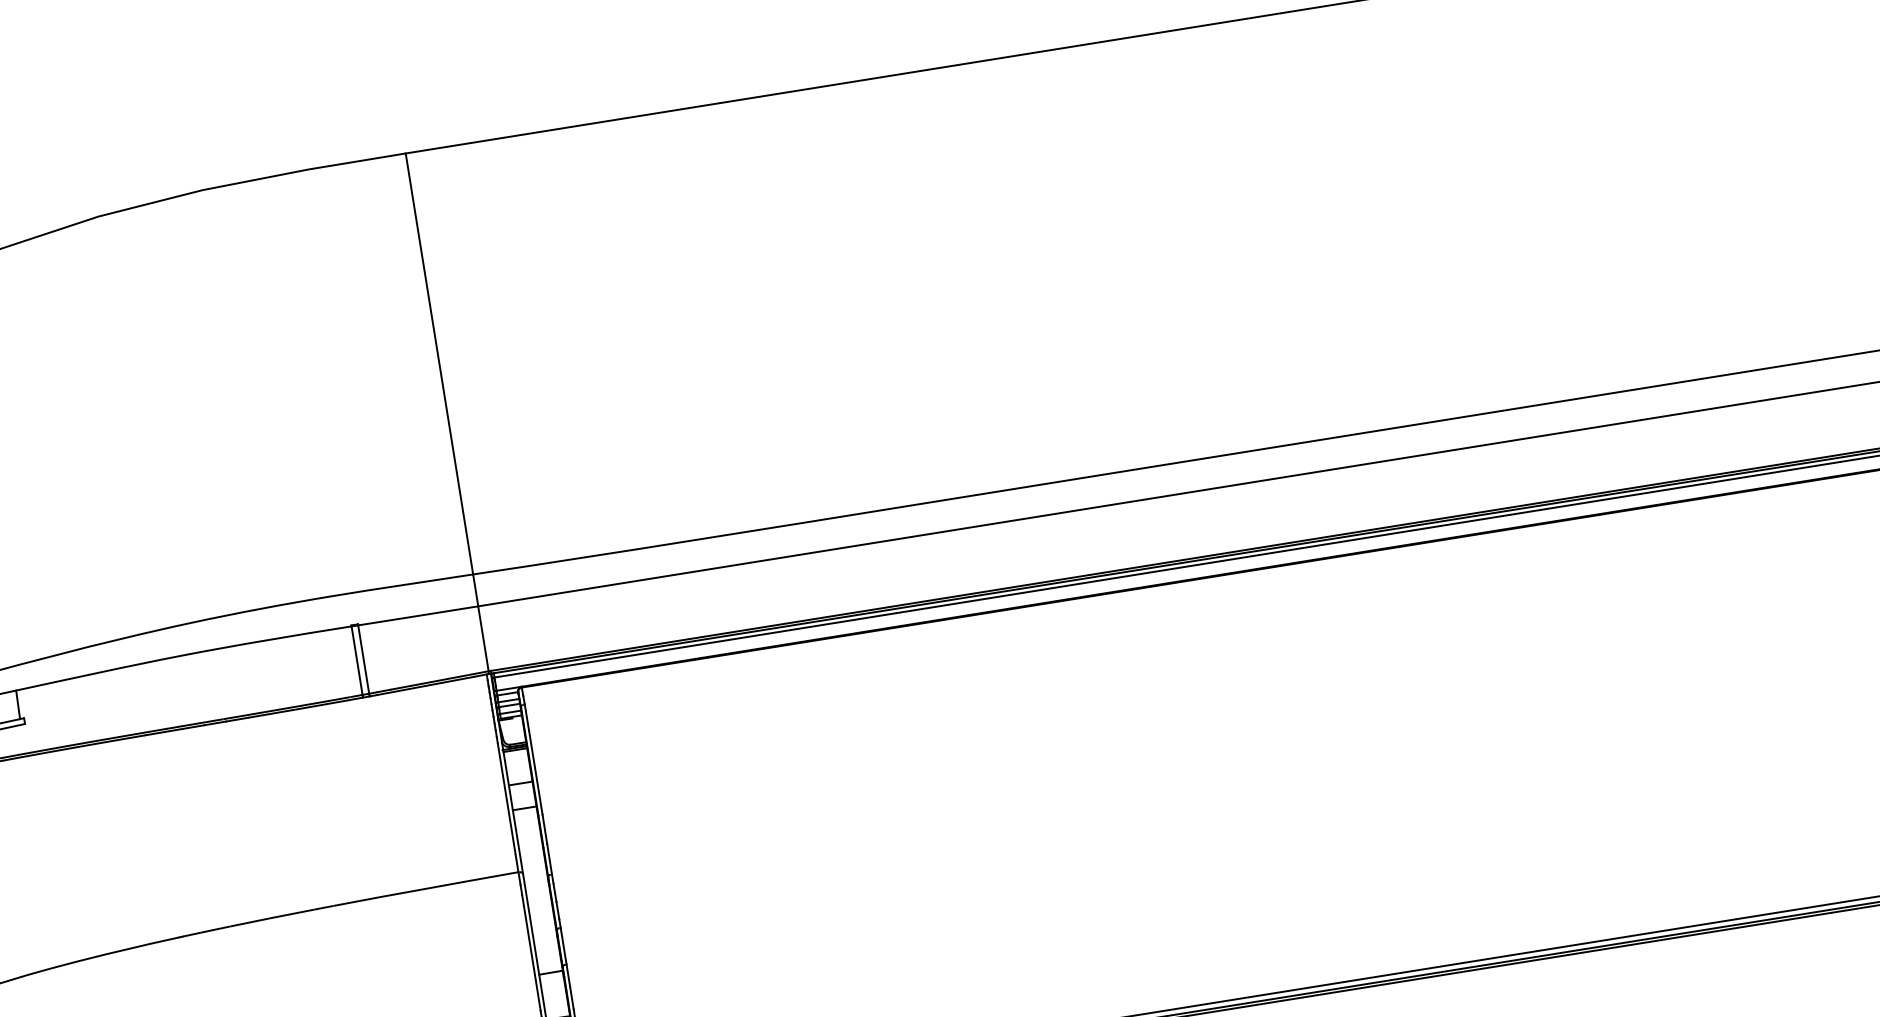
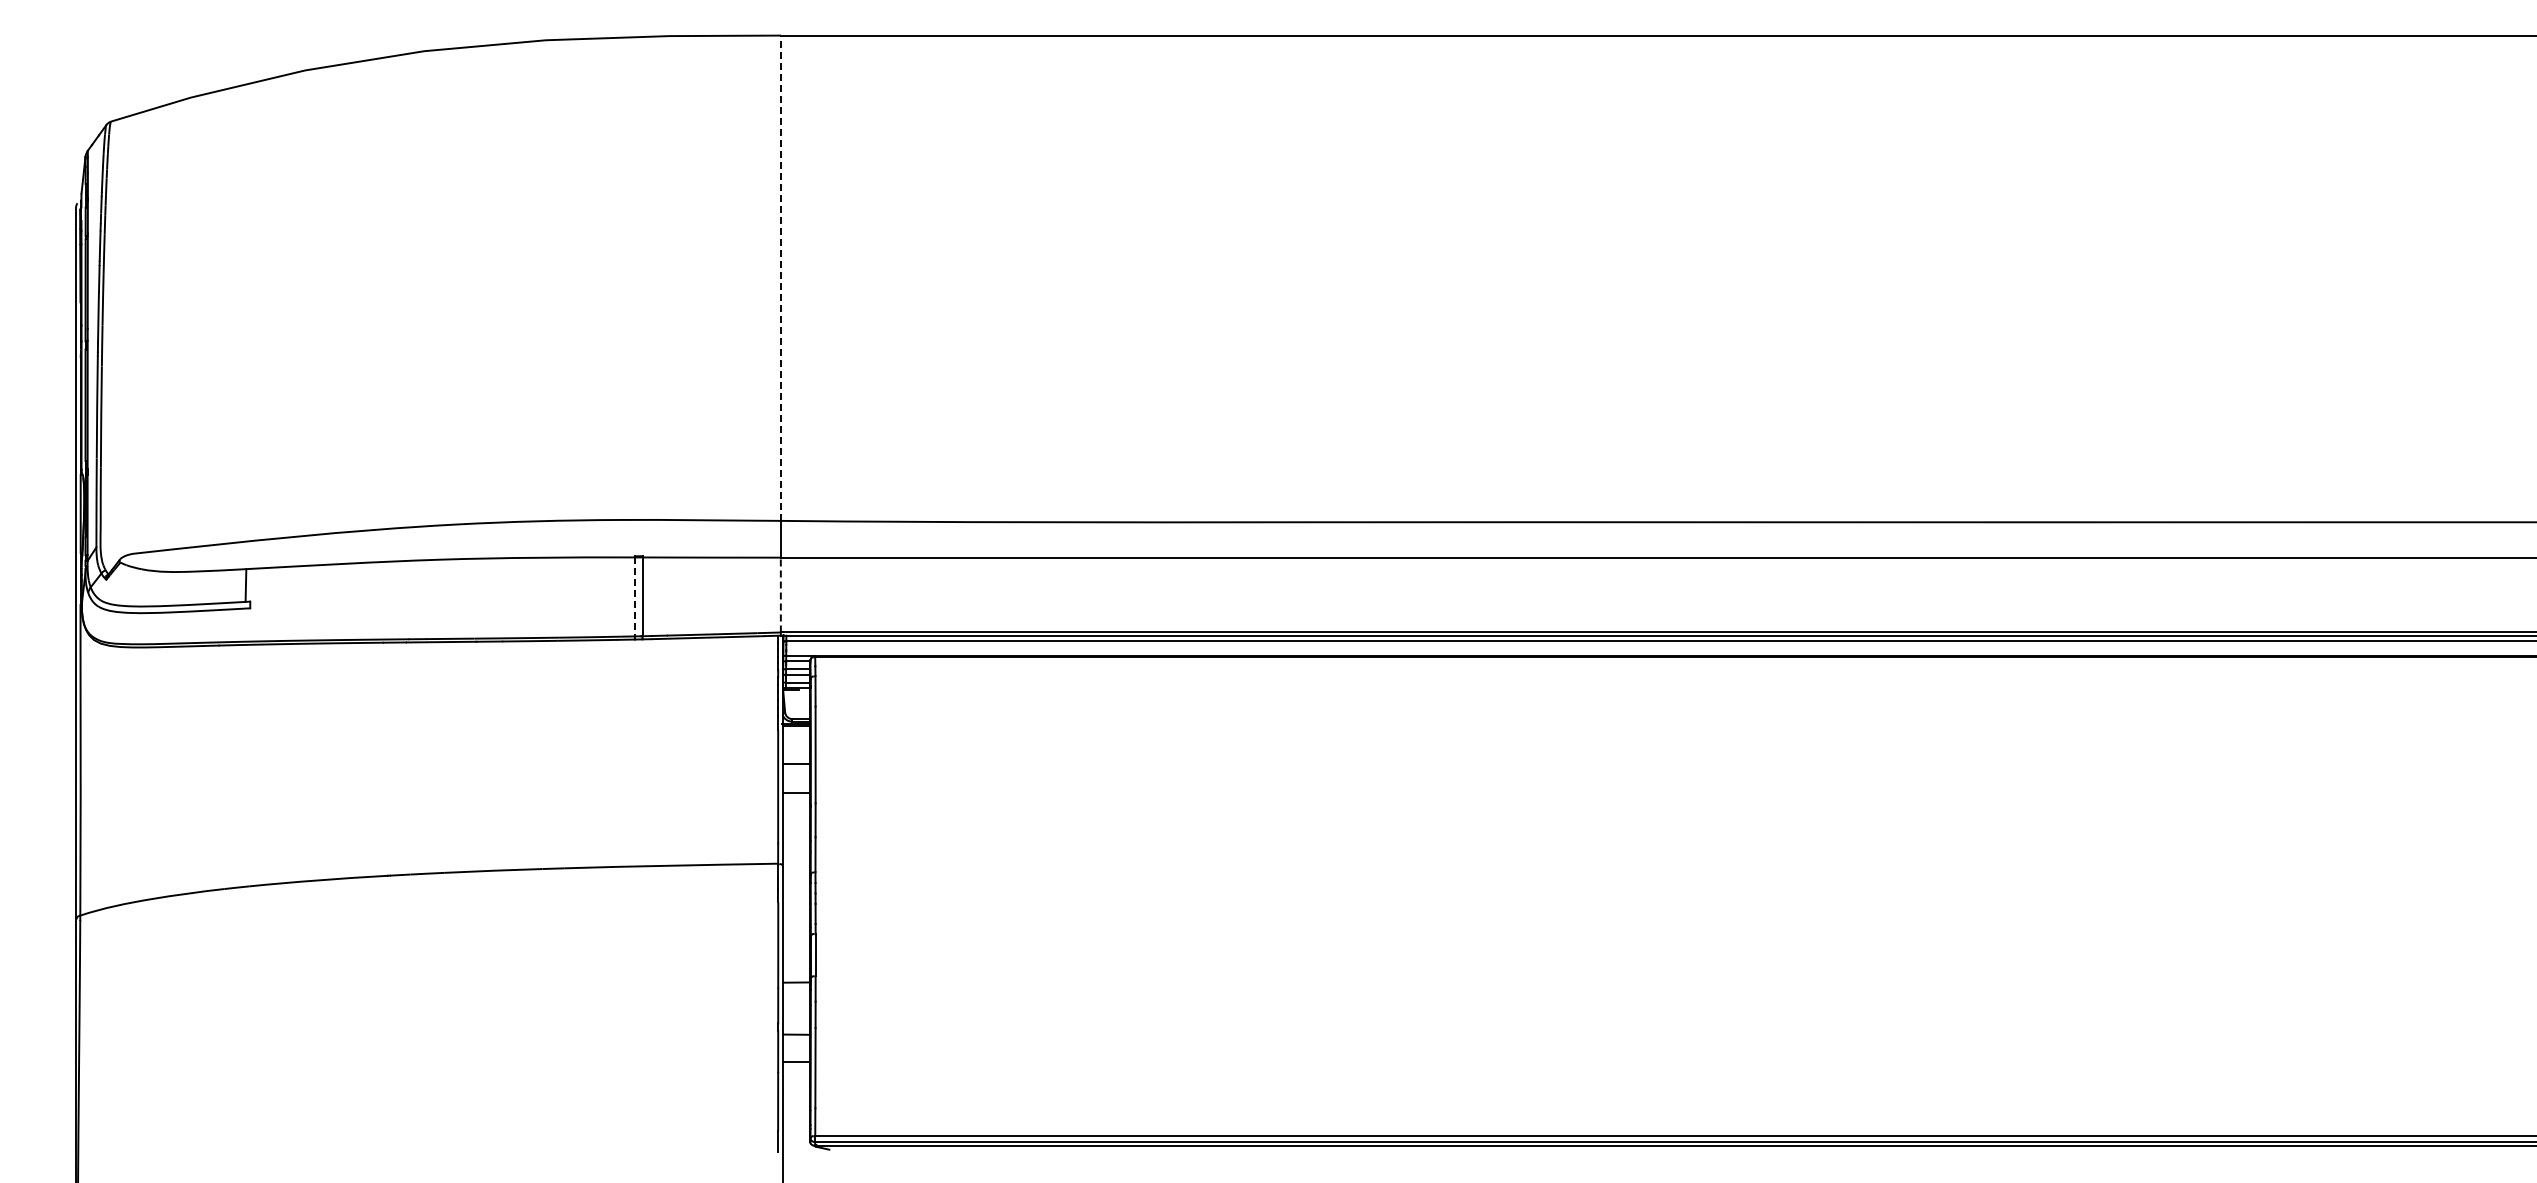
line: (439, 364) -> (780, 278), solid -> dashed
line: (483, 638) -> (780, 594), solid -> dashed
line: (356, 661) -> (634, 597), solid -> dashed

